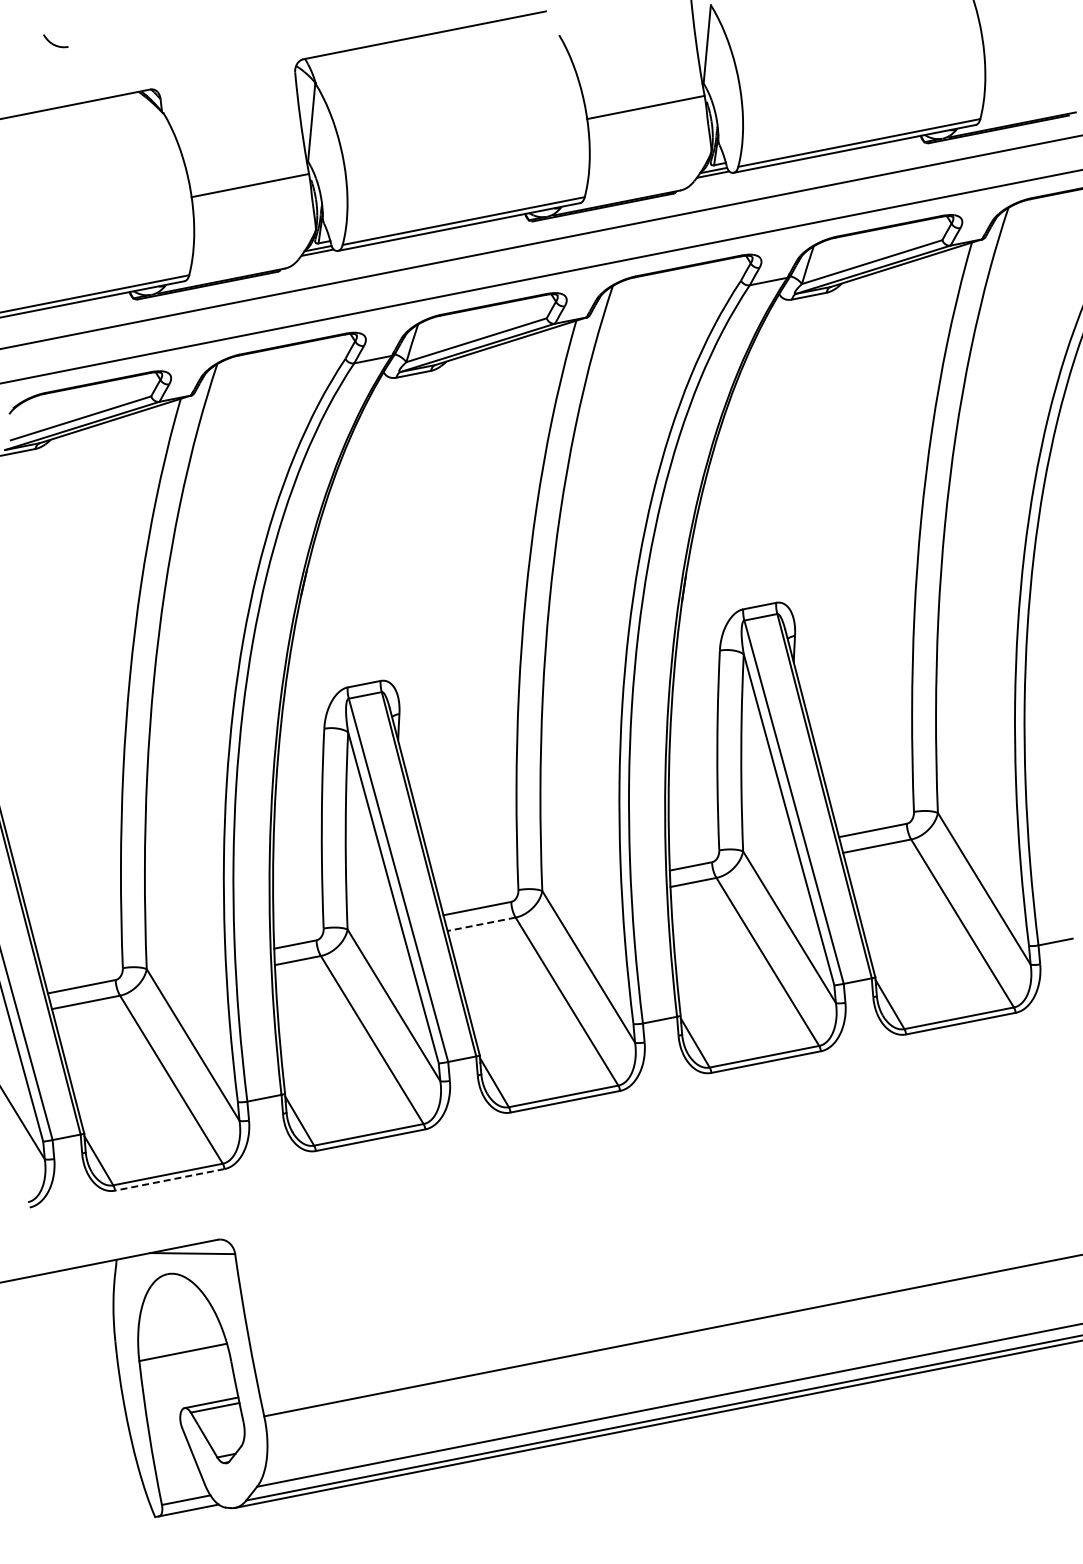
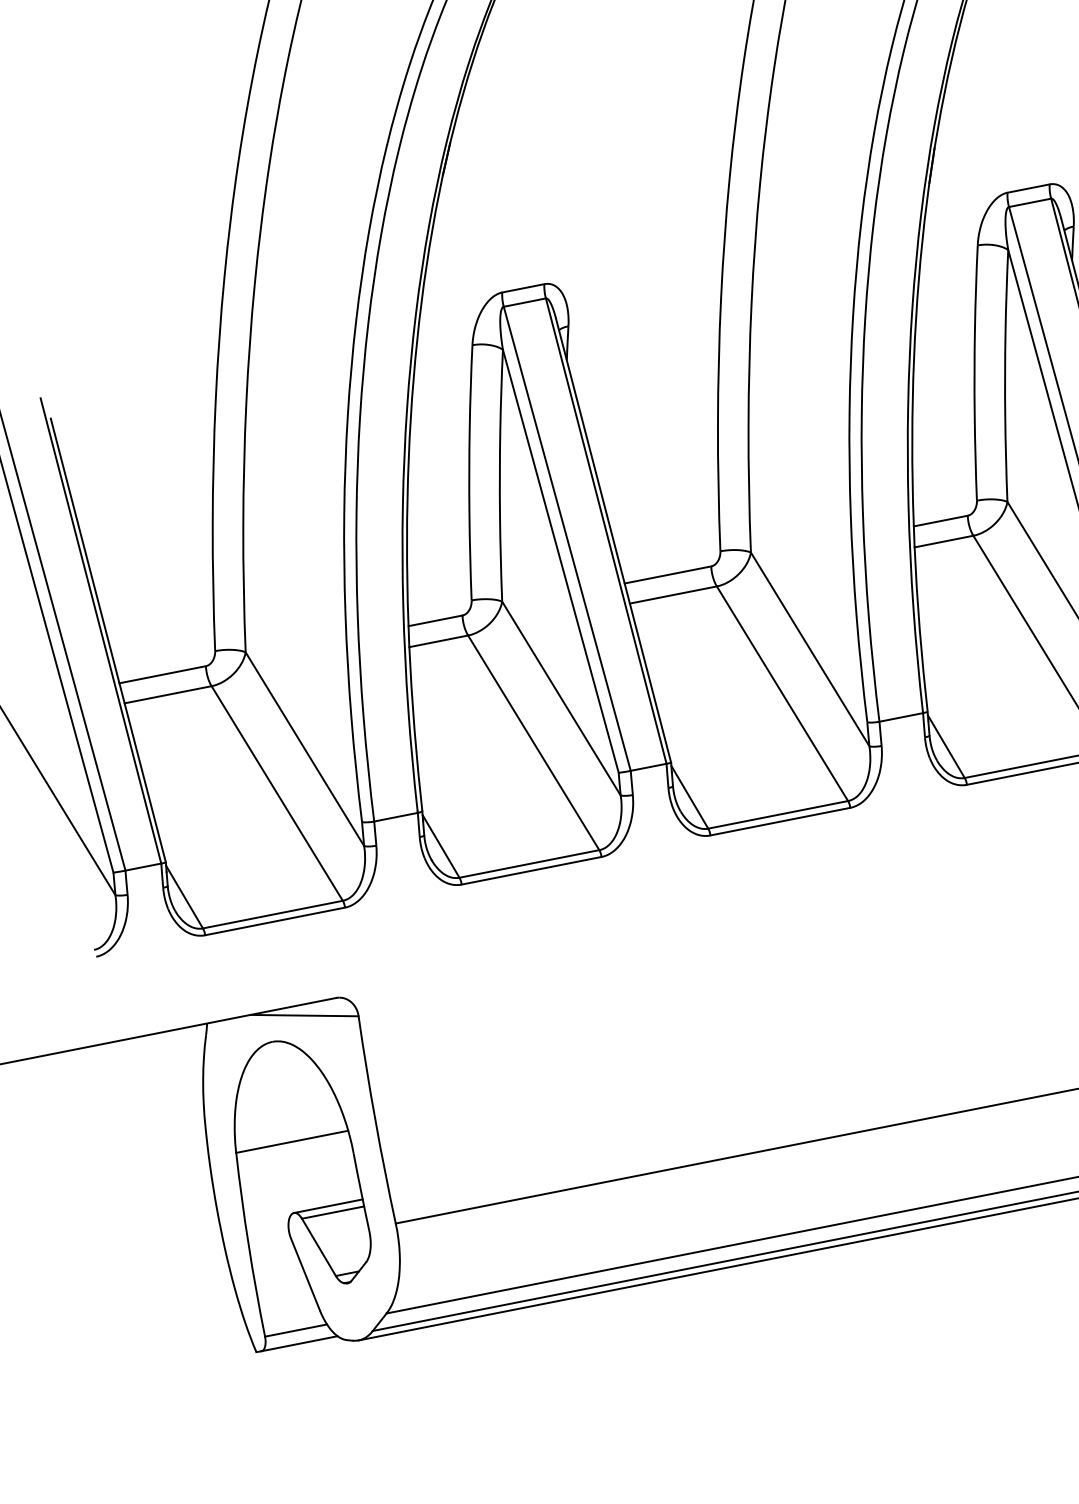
line: (481, 924) -> (673, 595), dashed -> solid
line: (169, 1179) -> (274, 920), dashed -> solid

